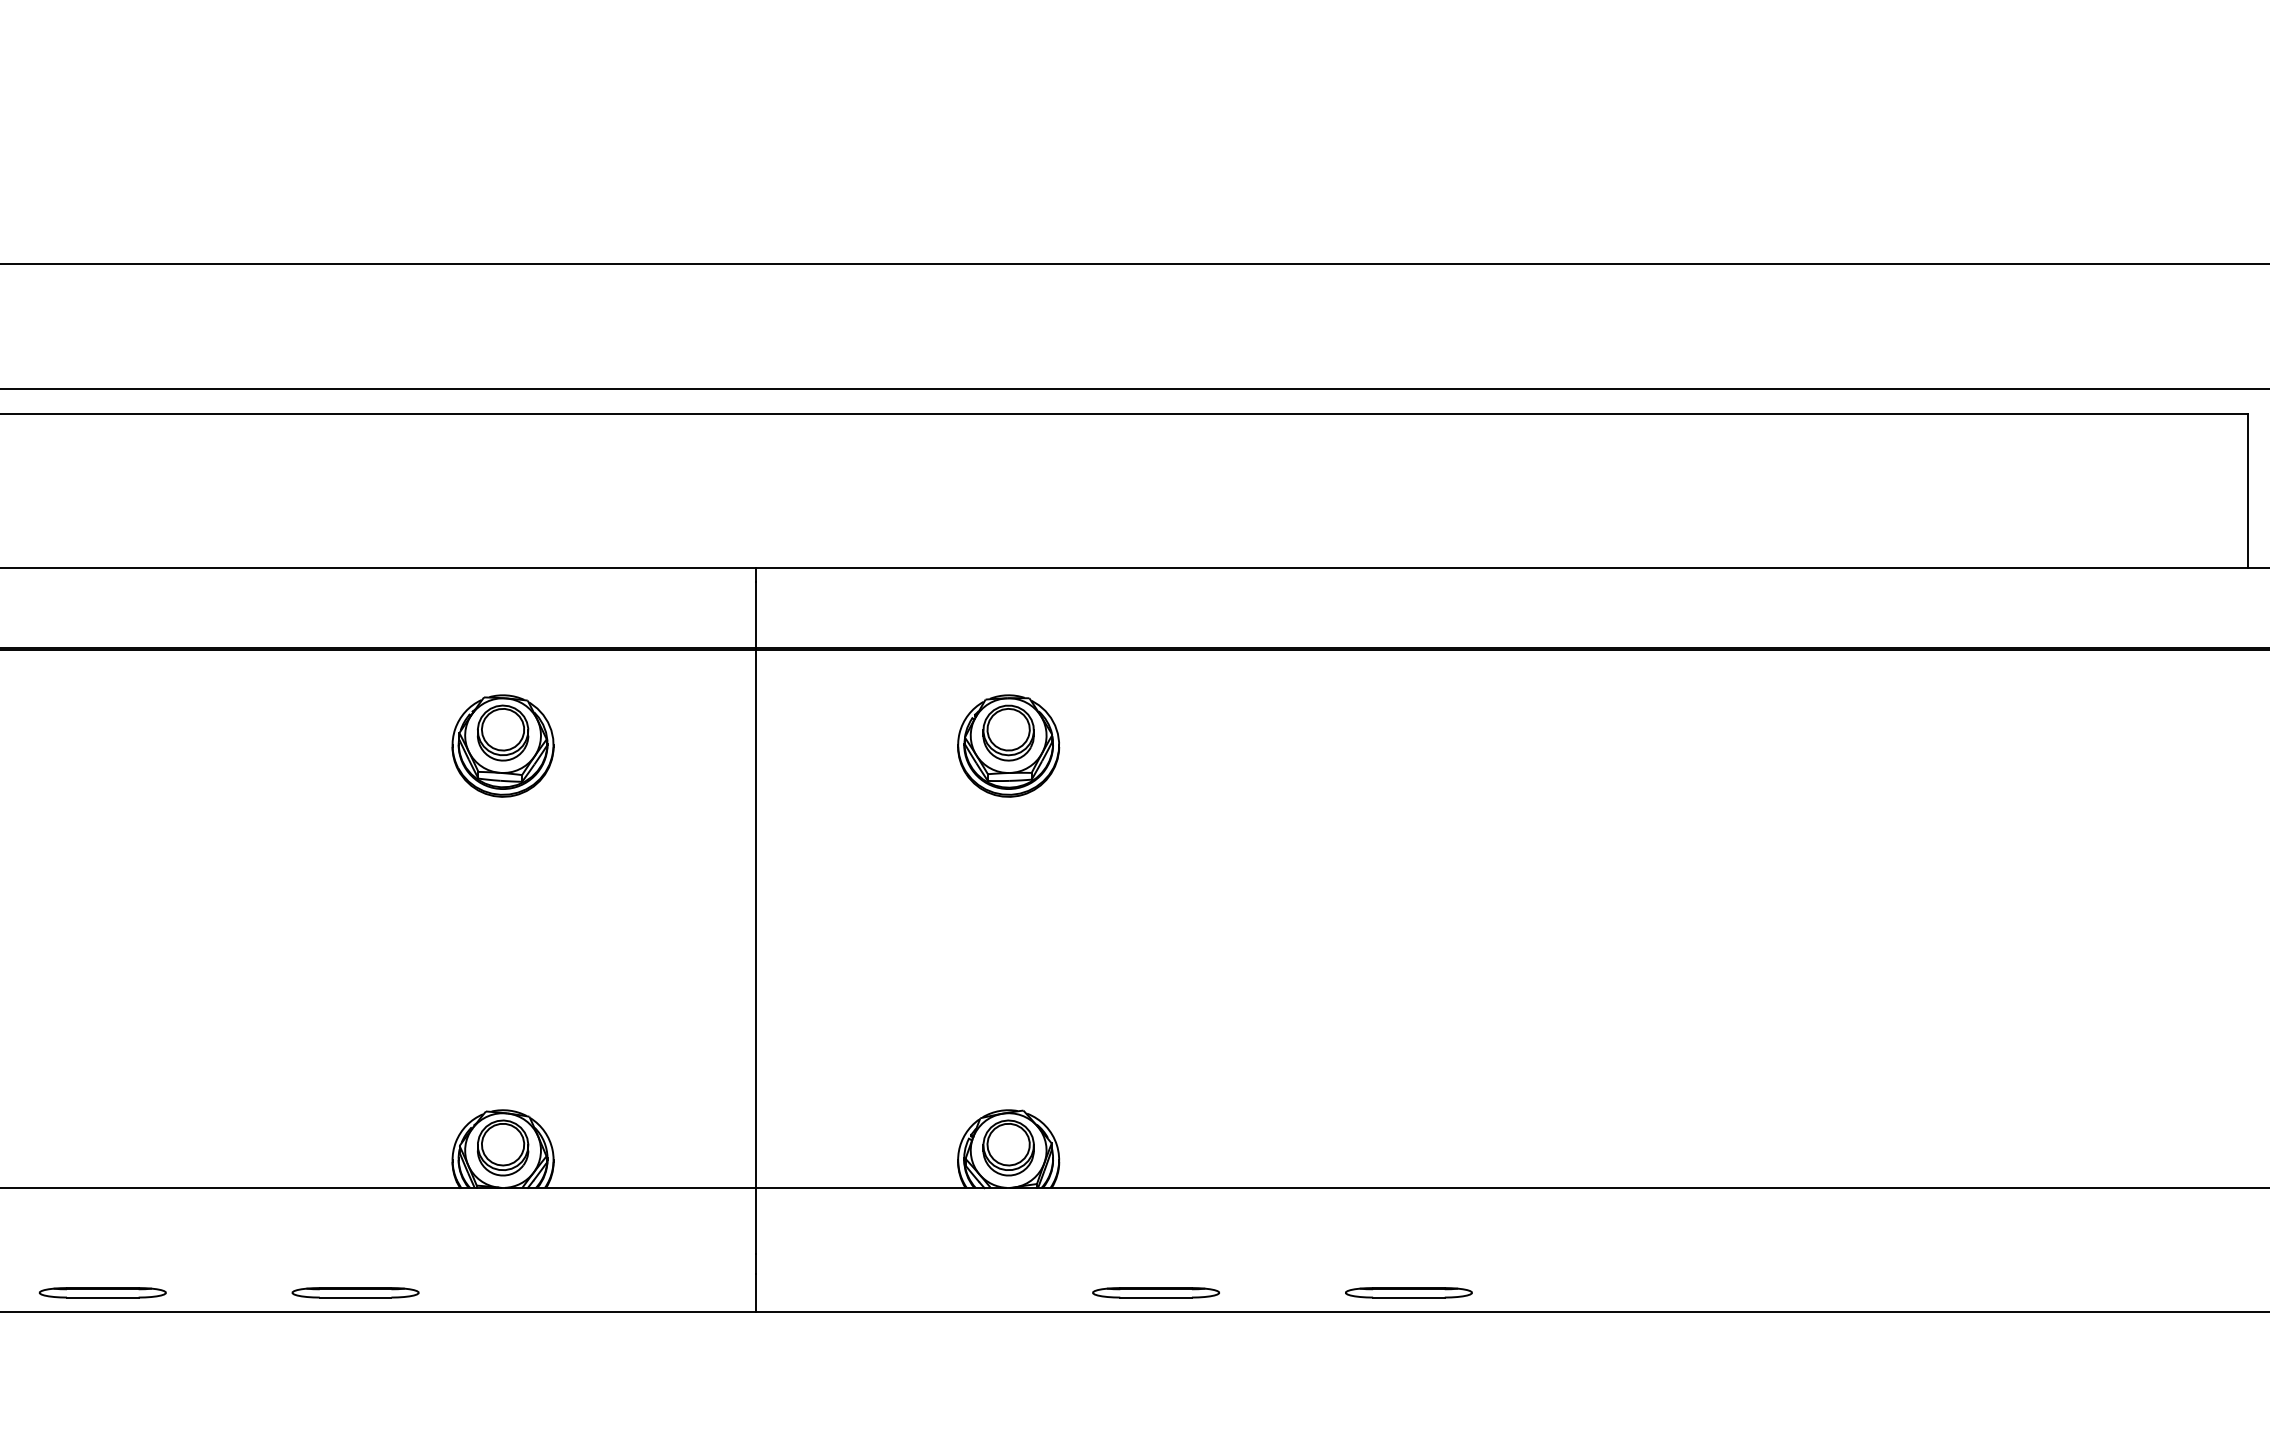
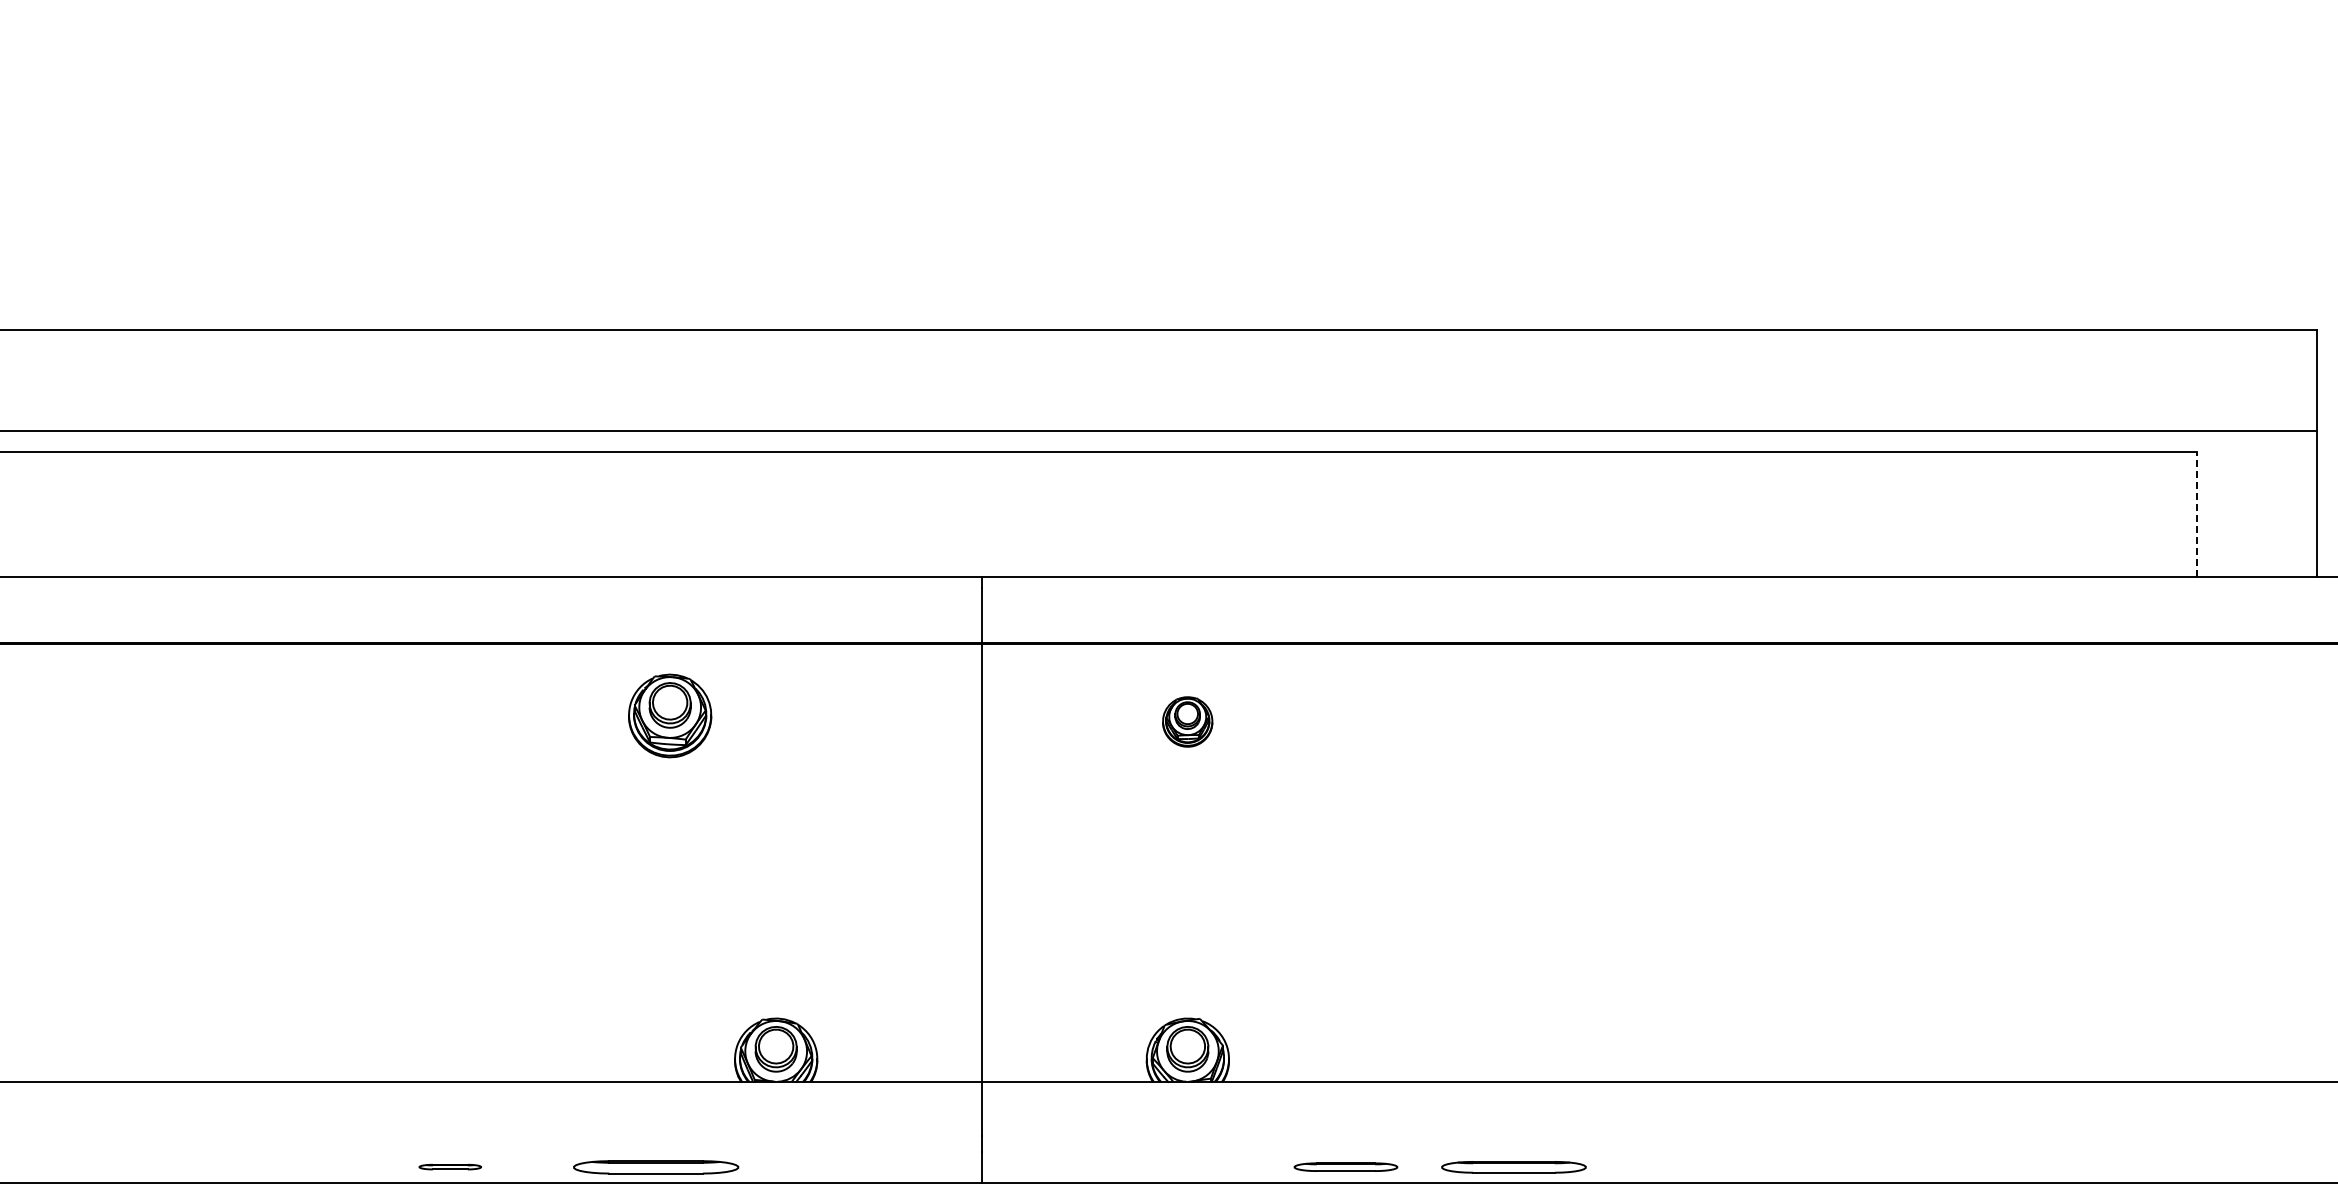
line: (2247, 491) -> (2196, 514), solid -> dashed
part: (503, 745) -> (670, 715), moved
part: (1008, 745) -> (1187, 721), size x0.6
part: (103, 1291) -> (450, 1166), size x0.6
part: (354, 1291) -> (655, 1166), size x1.6
part: (1155, 1291) -> (1345, 1166), moved
part: (1408, 1291) -> (1513, 1166), size x1.4

